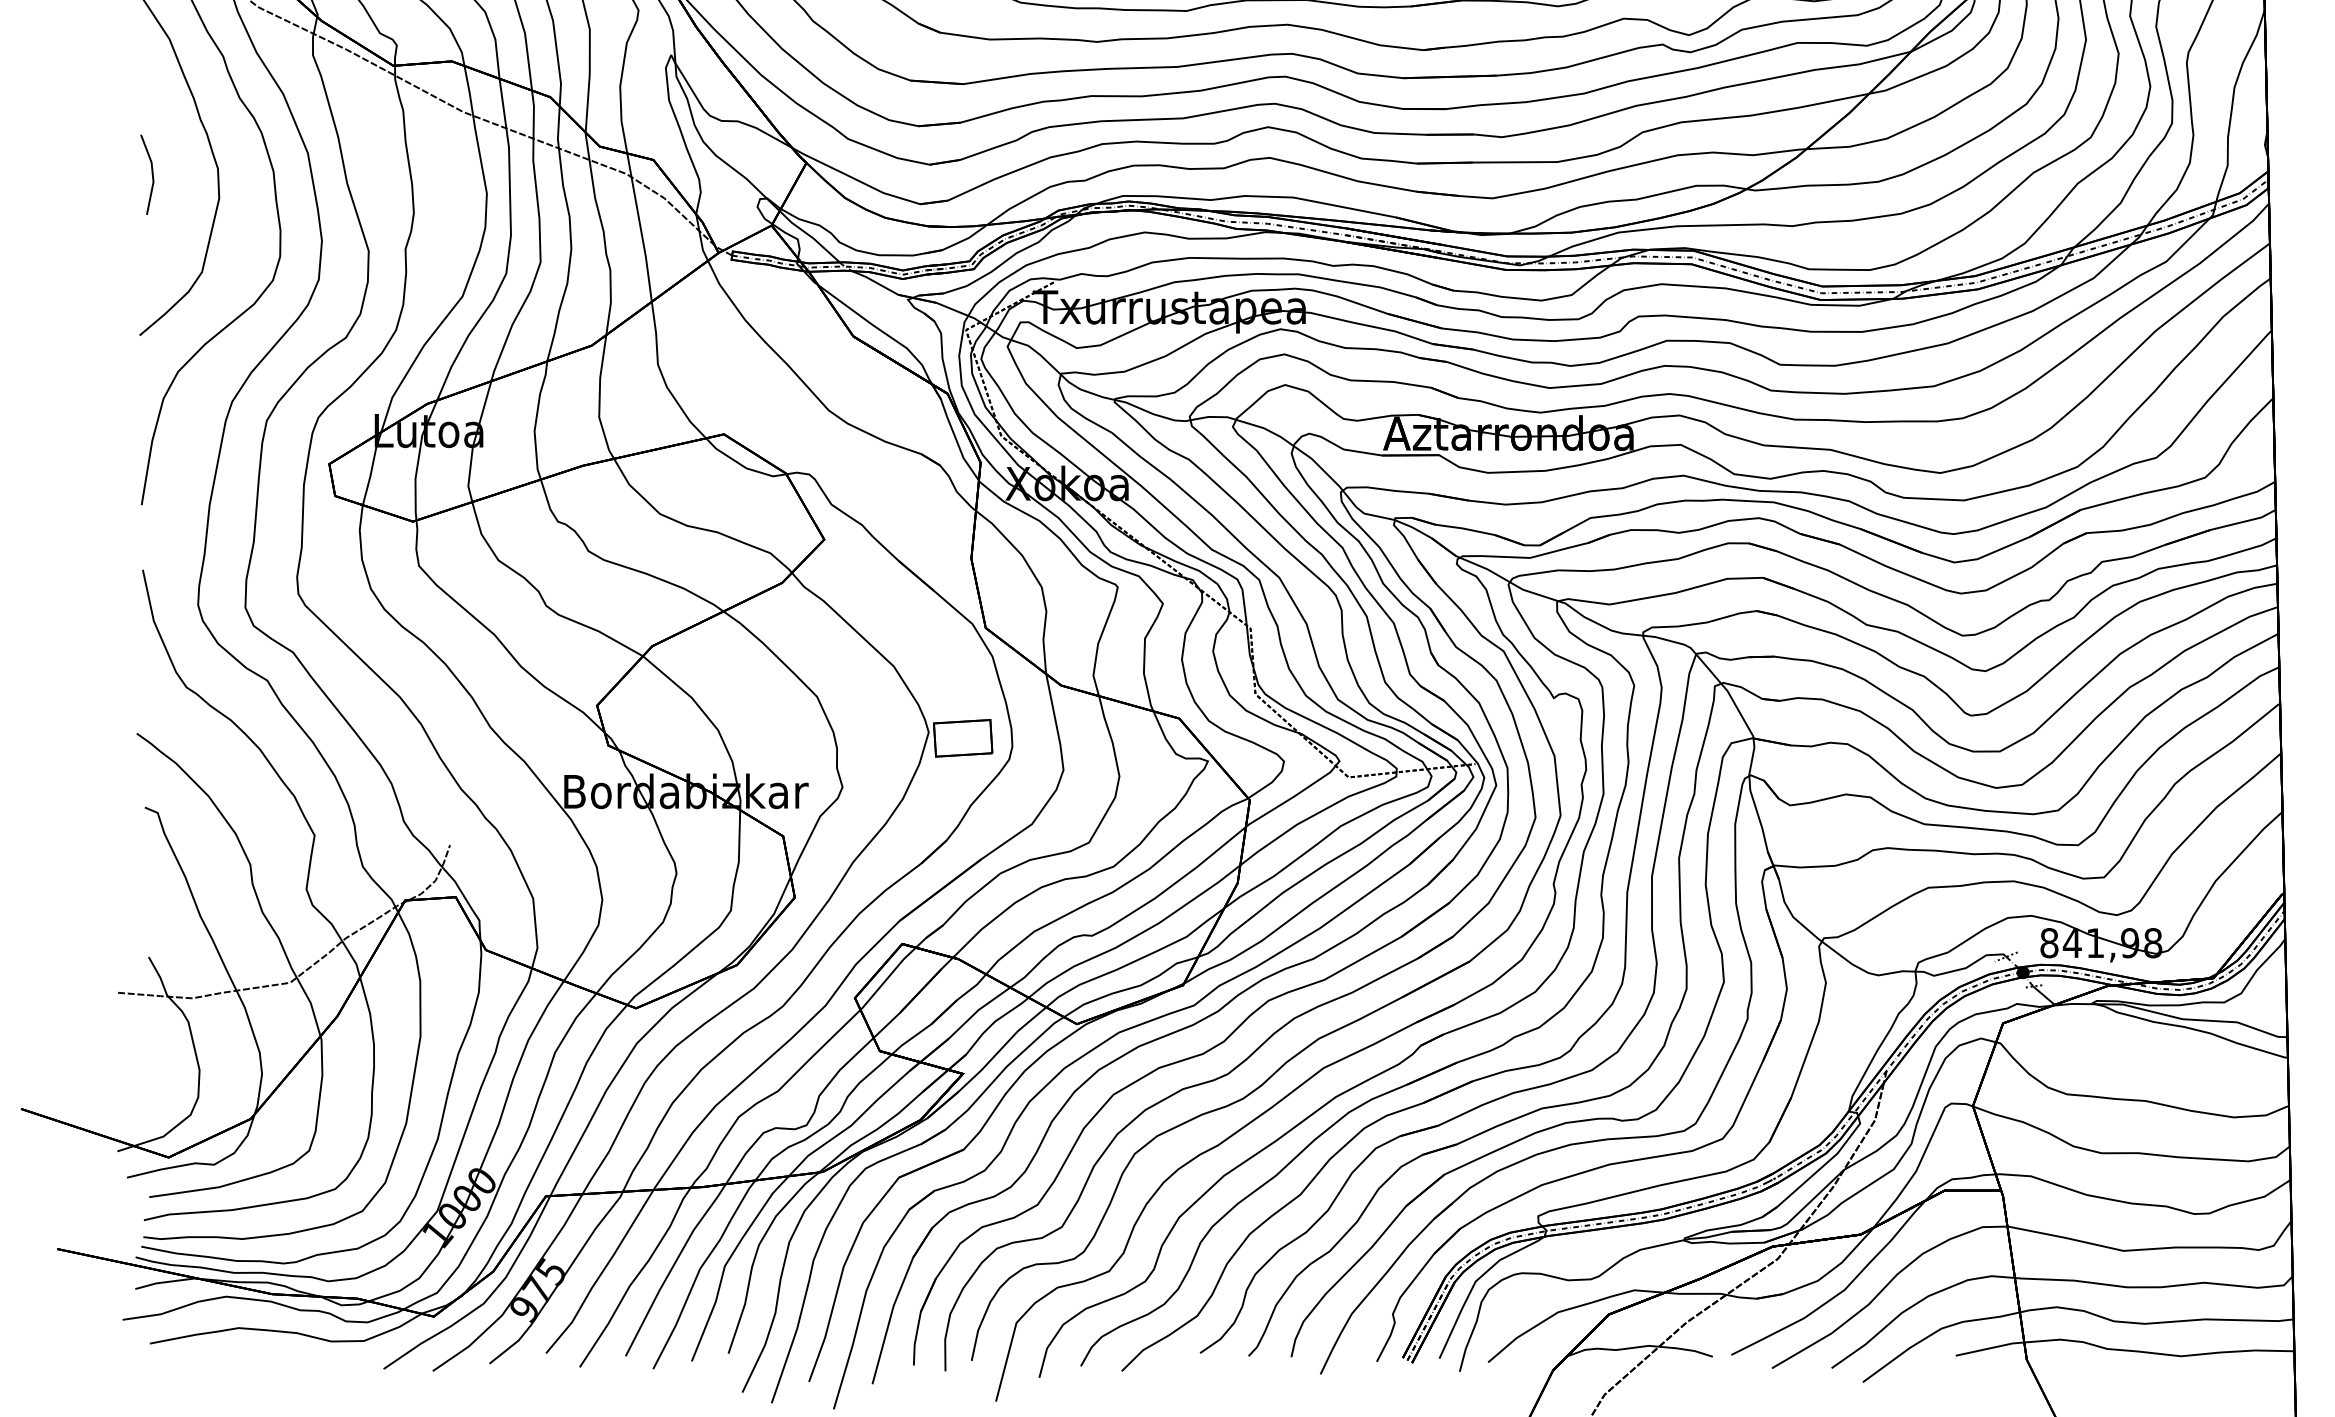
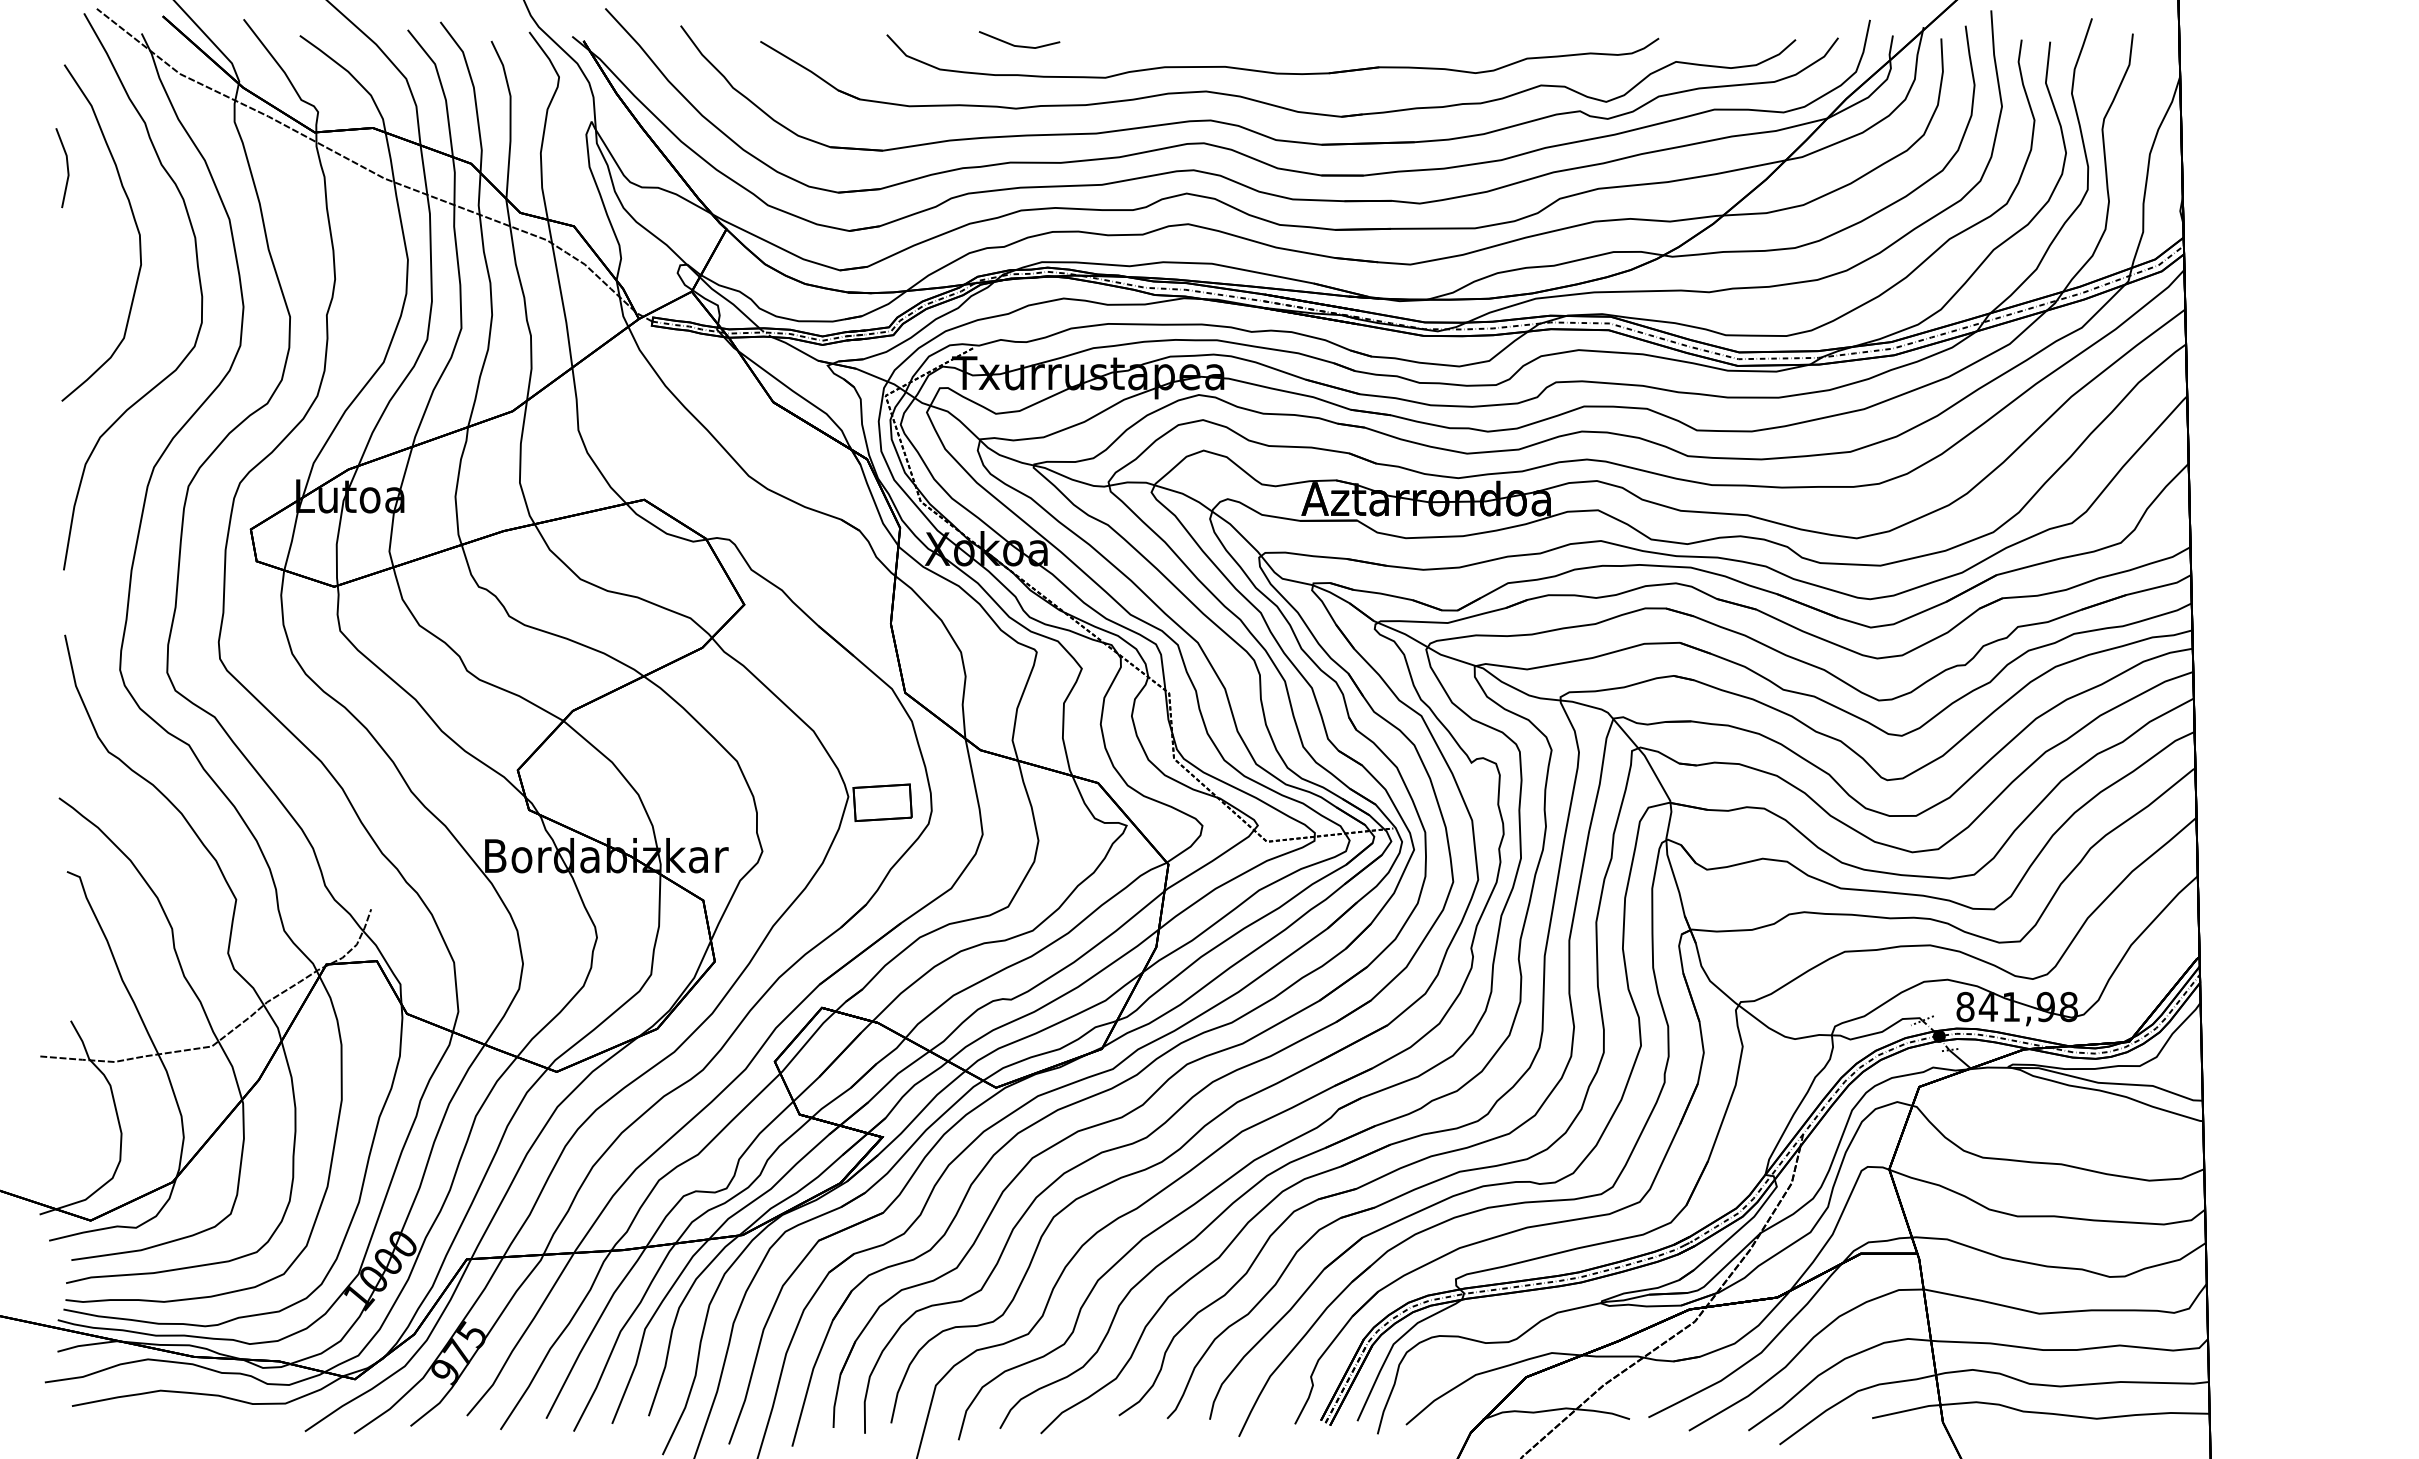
line: (151, 173) -> (66, 166), moved

